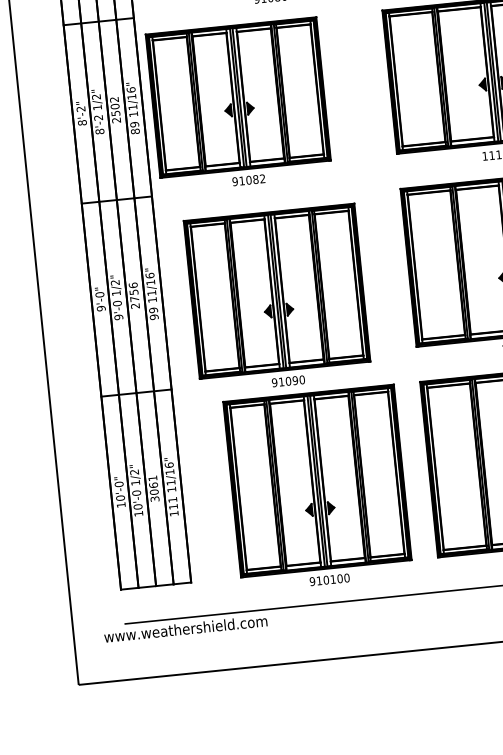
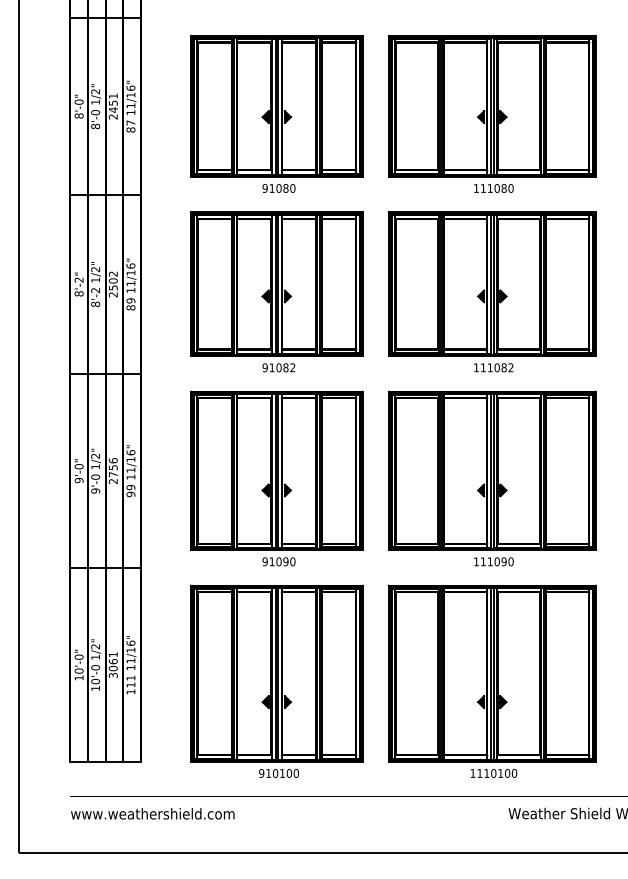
part: (238, 104) -> (276, 291), moved
part: (277, 298) -> (276, 478), moved
text: (185, 628) -> (152, 813), moved

